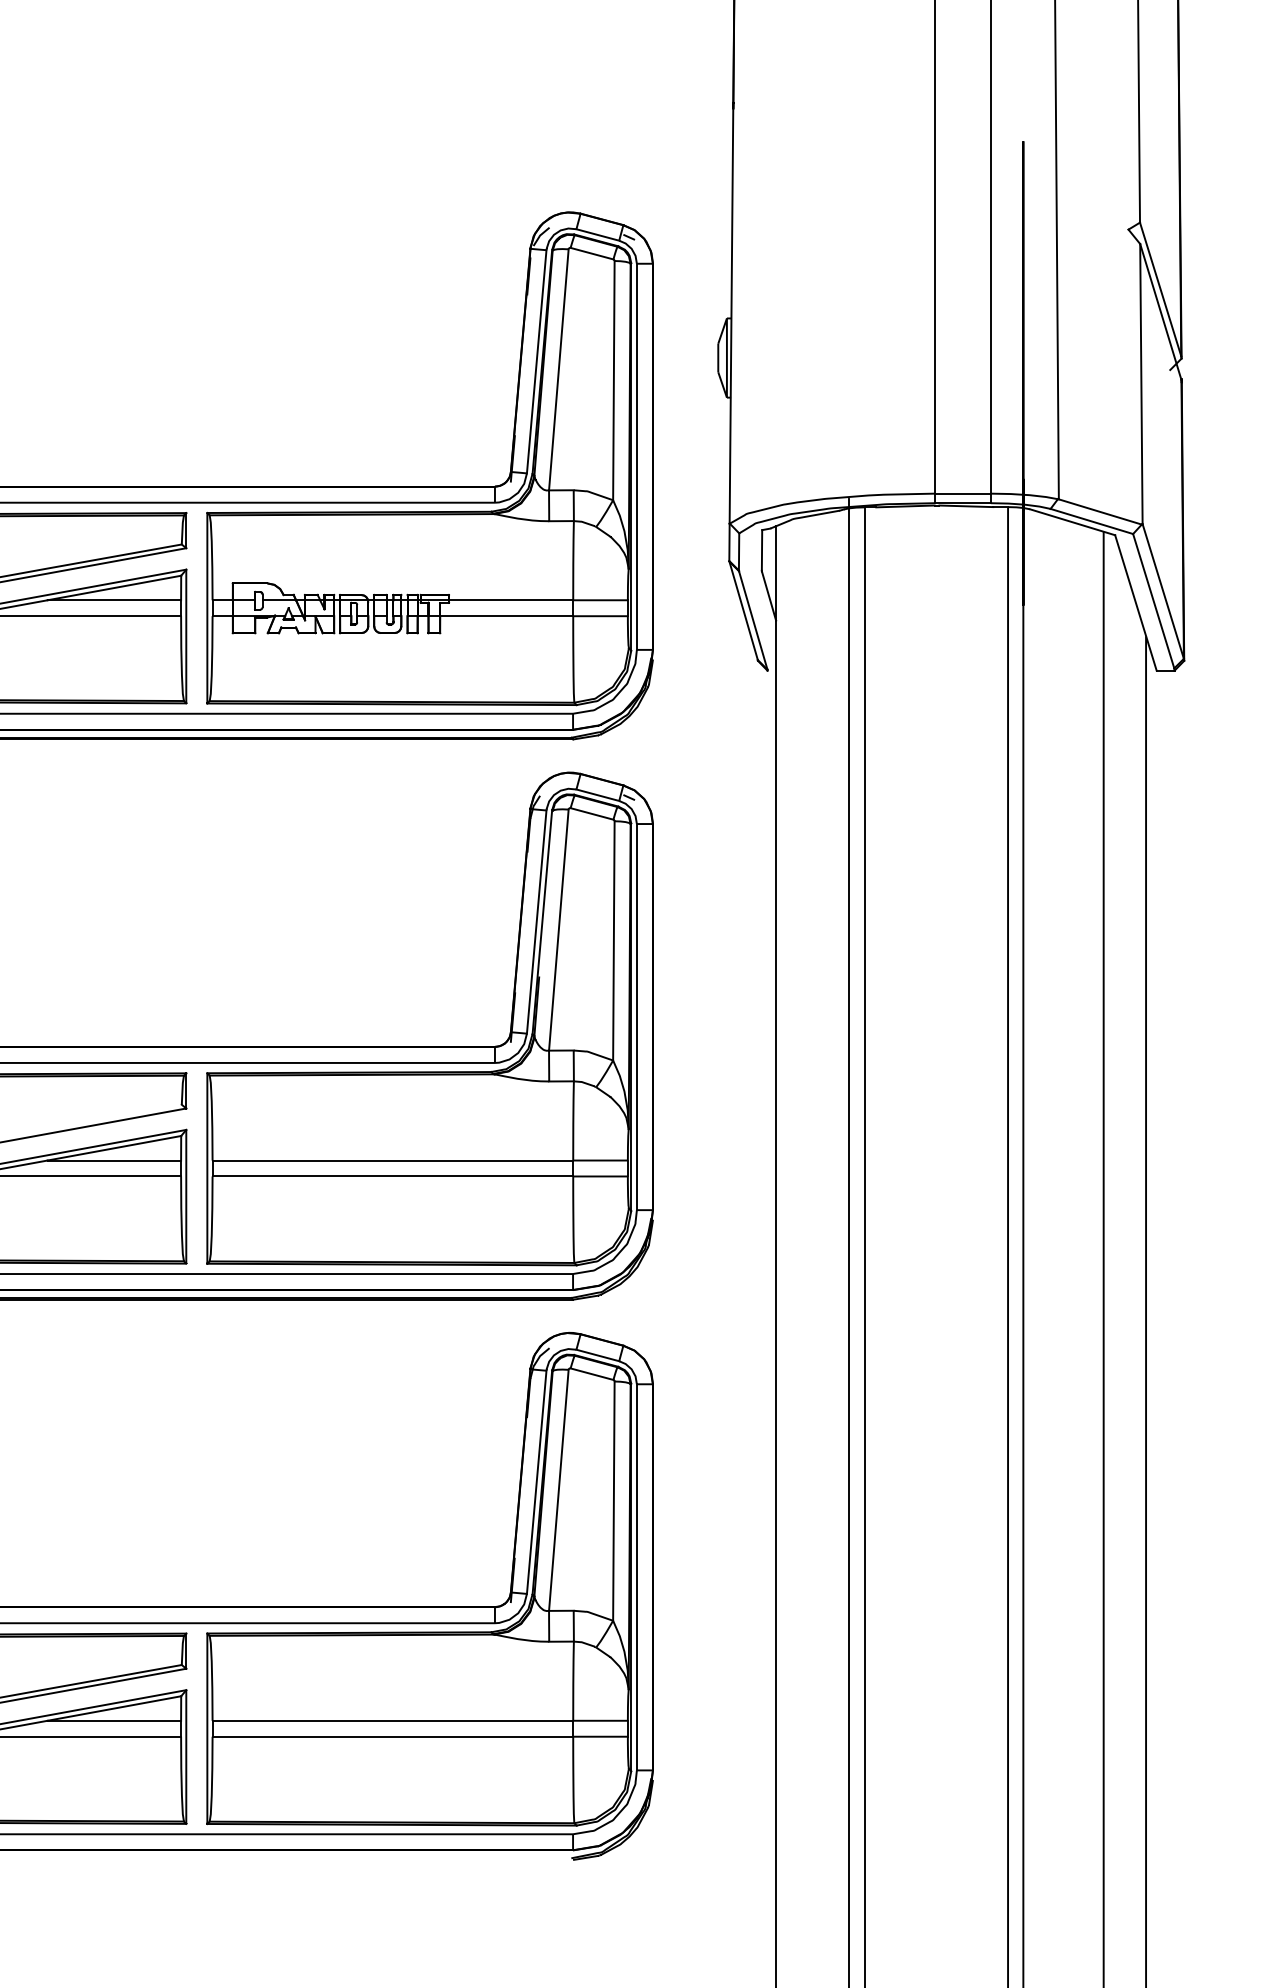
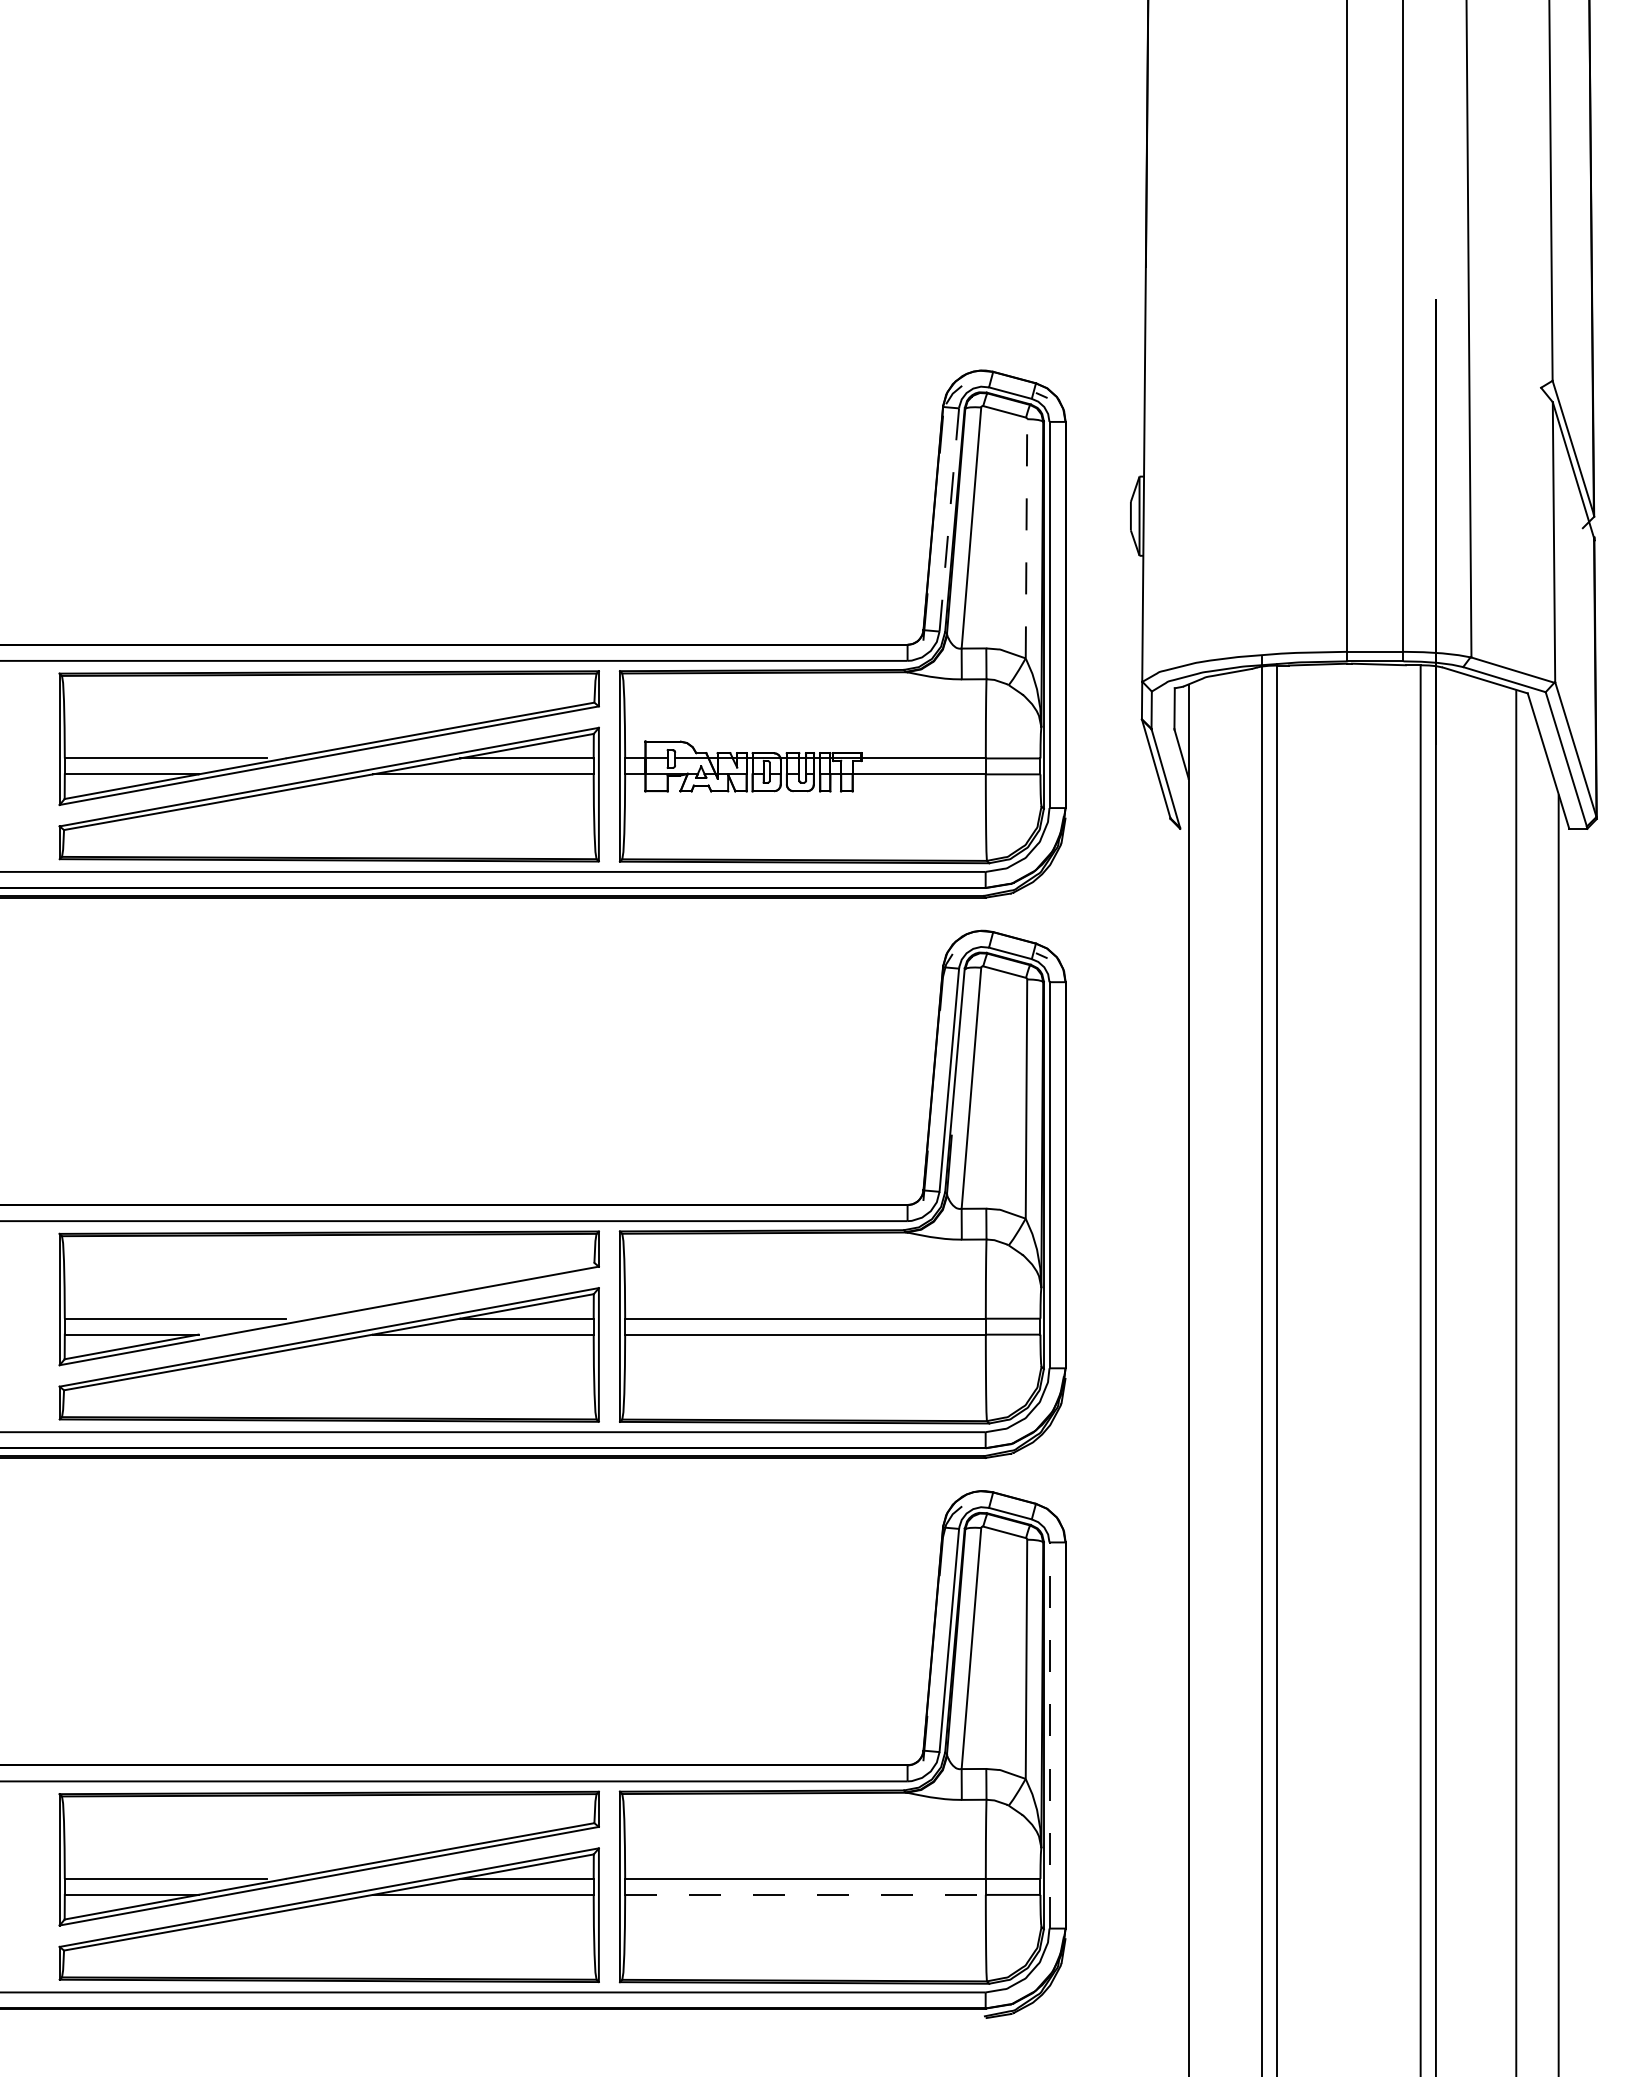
line: (536, 362) -> (949, 520), solid -> dashed
line: (613, 380) -> (1026, 538), solid -> dashed
line: (636, 1577) -> (1049, 1735), solid -> dashed
line: (393, 1736) -> (806, 1894), solid -> dashed

